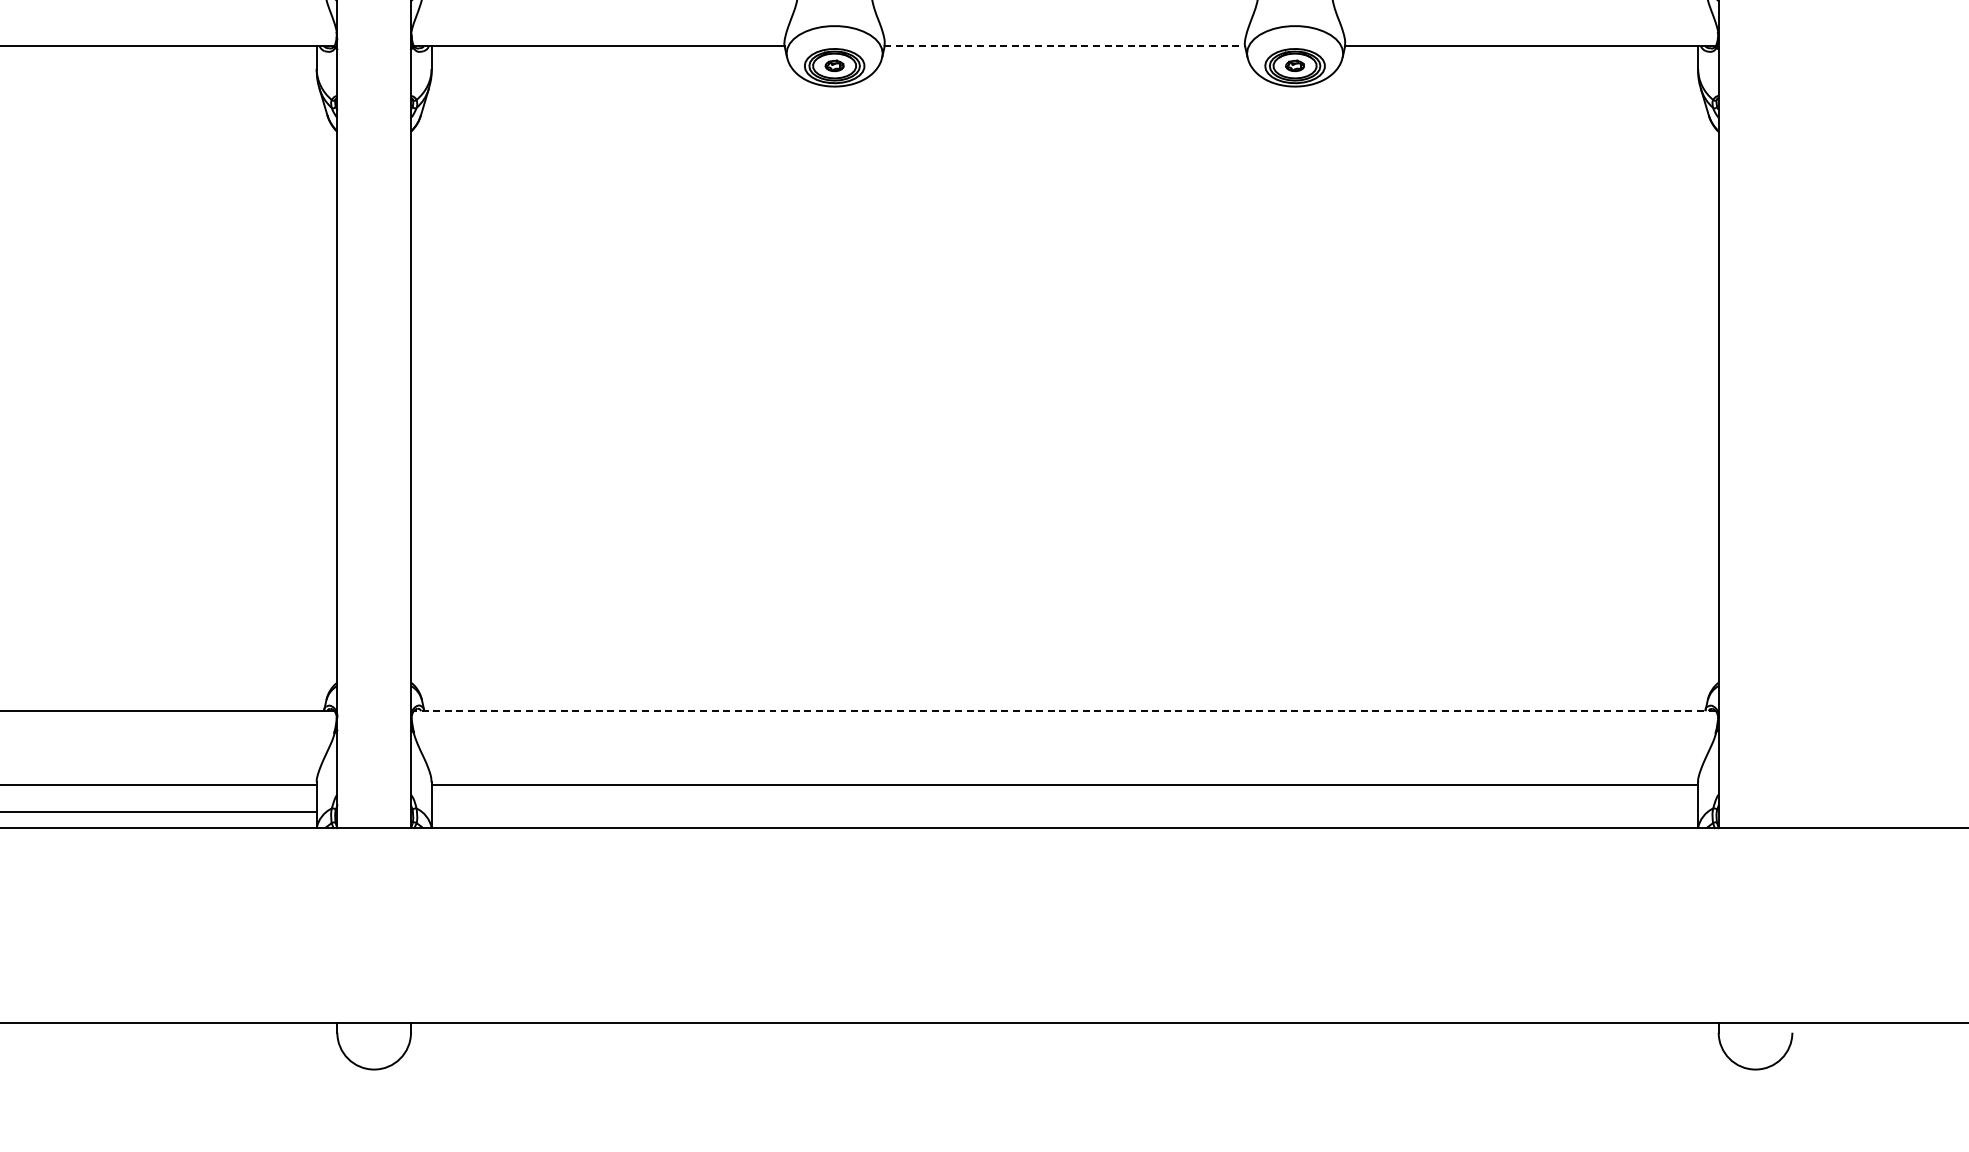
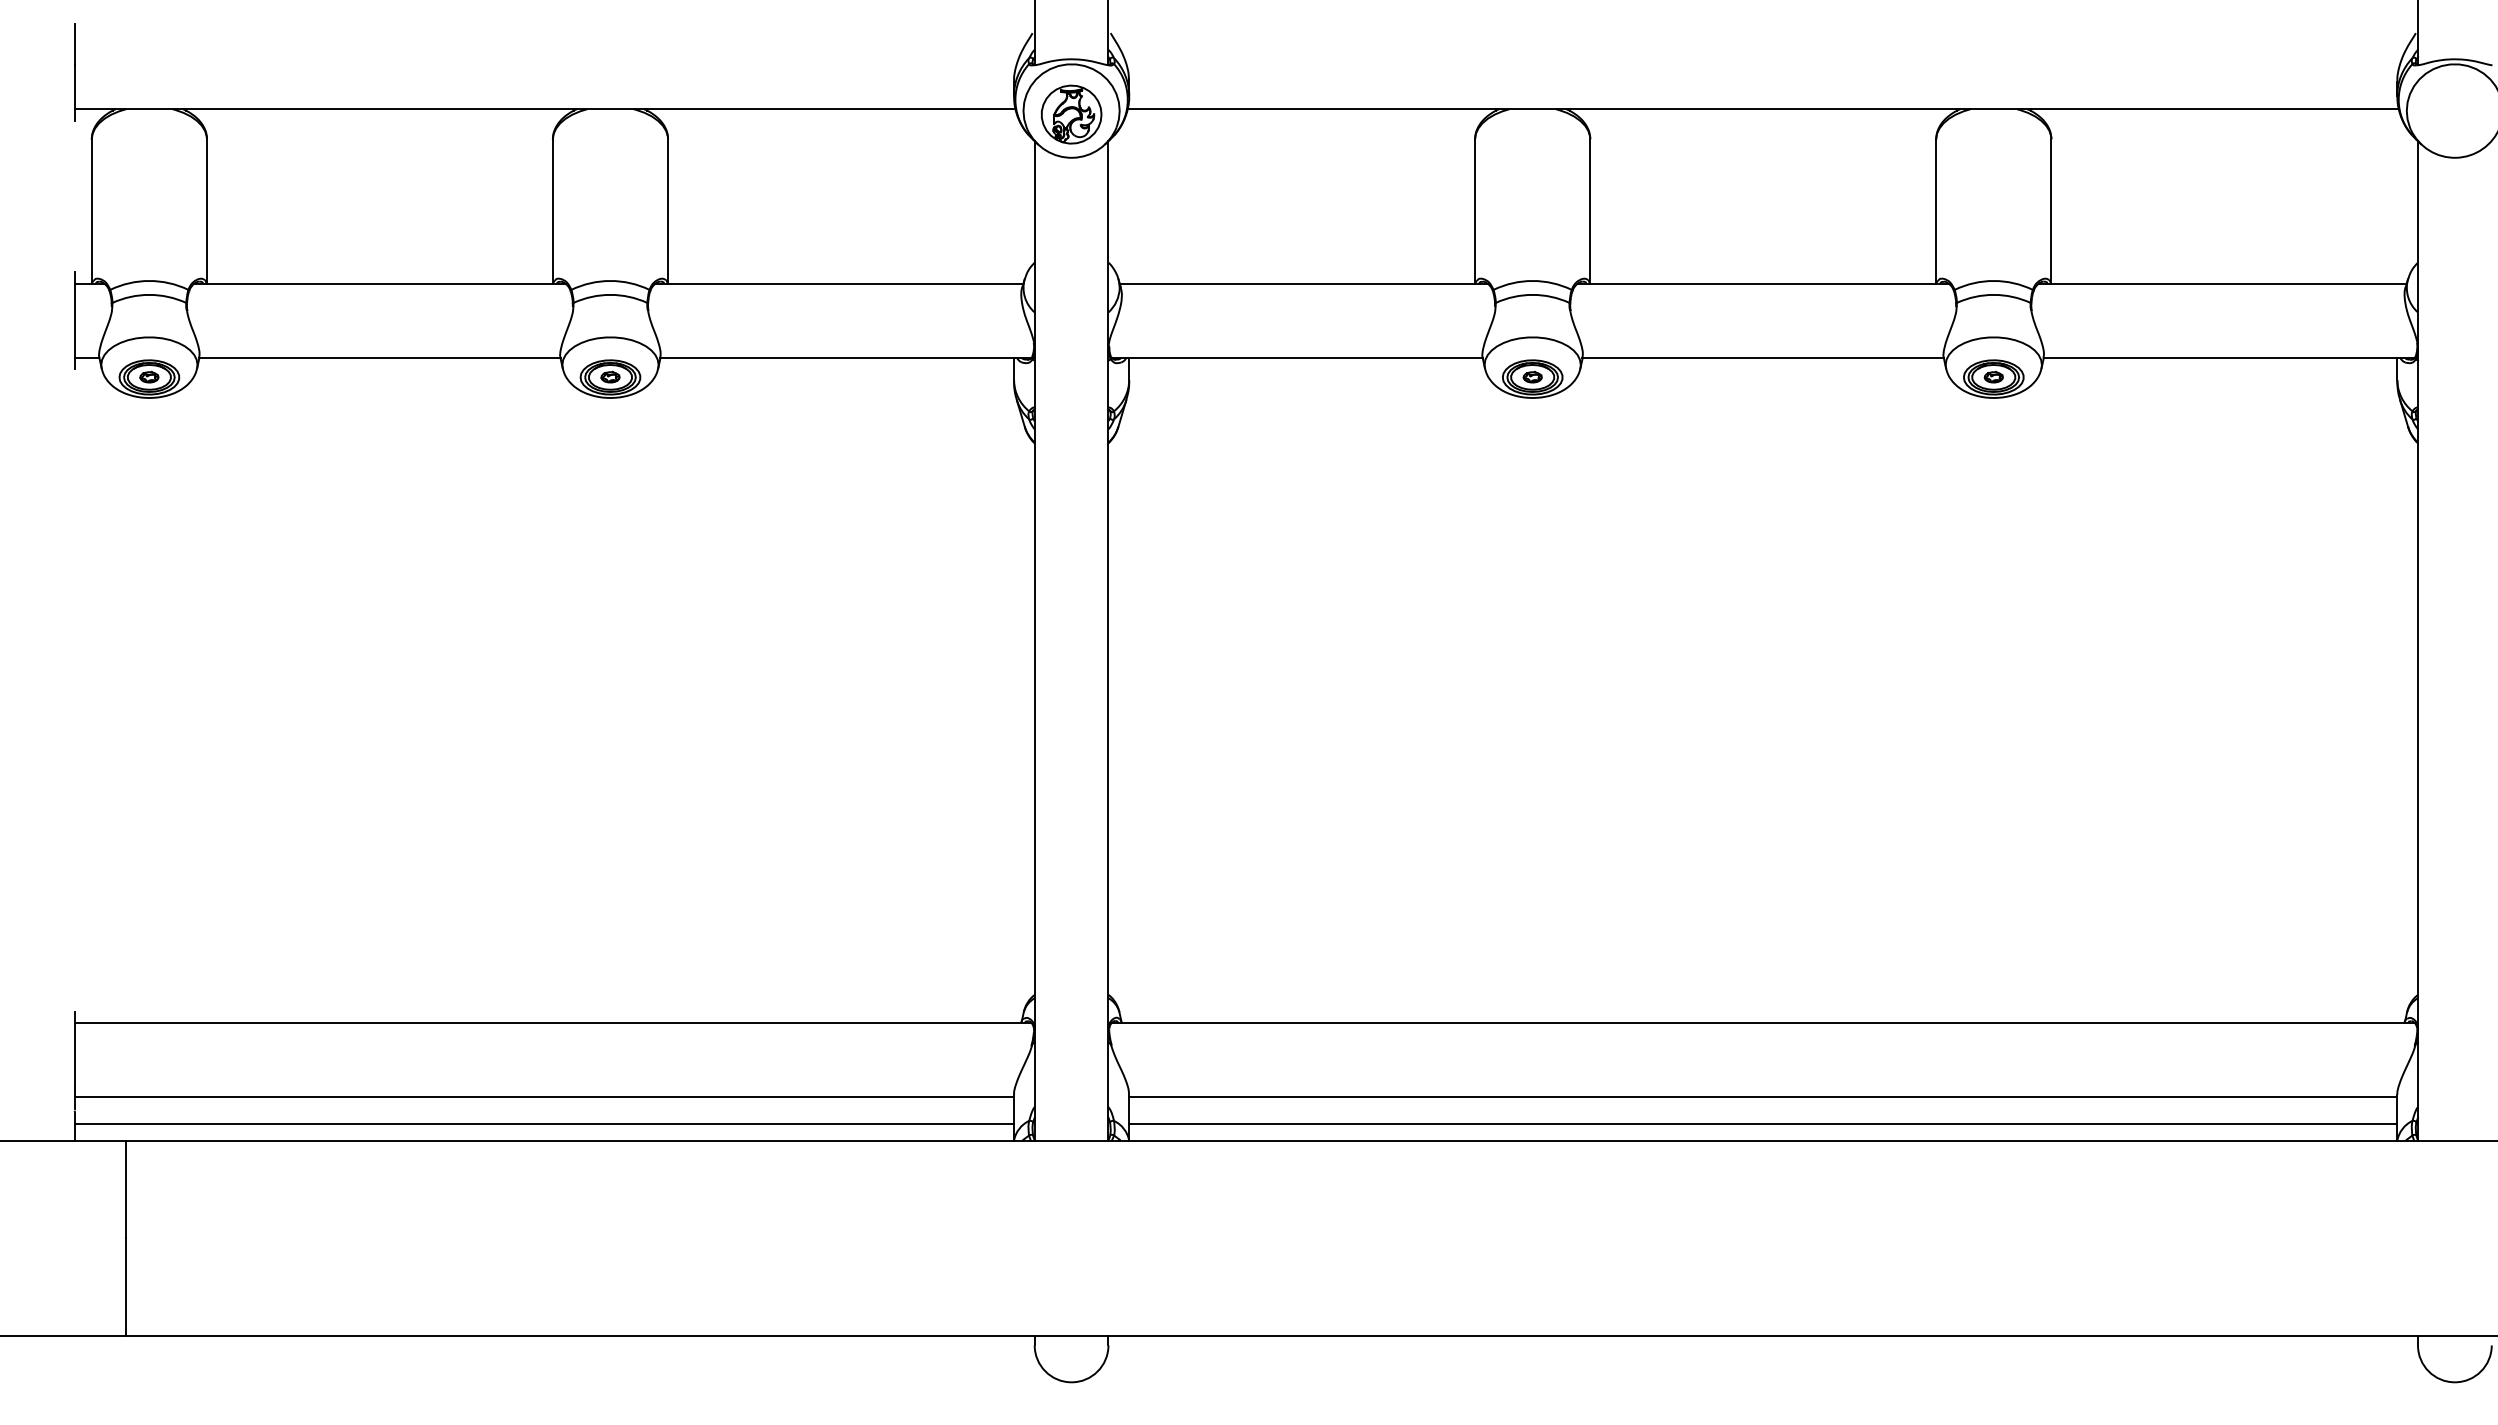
line: (1065, 46) -> (1763, 357), dashed -> solid
line: (1065, 711) -> (1763, 1023), dashed -> solid
line: (1065, 812) -> (1763, 1124), added

